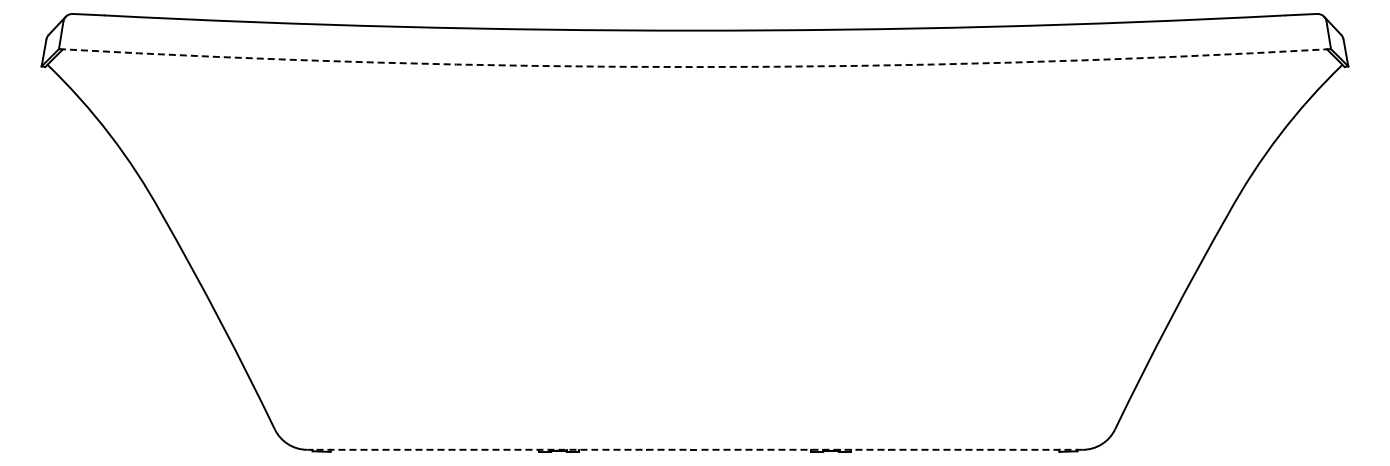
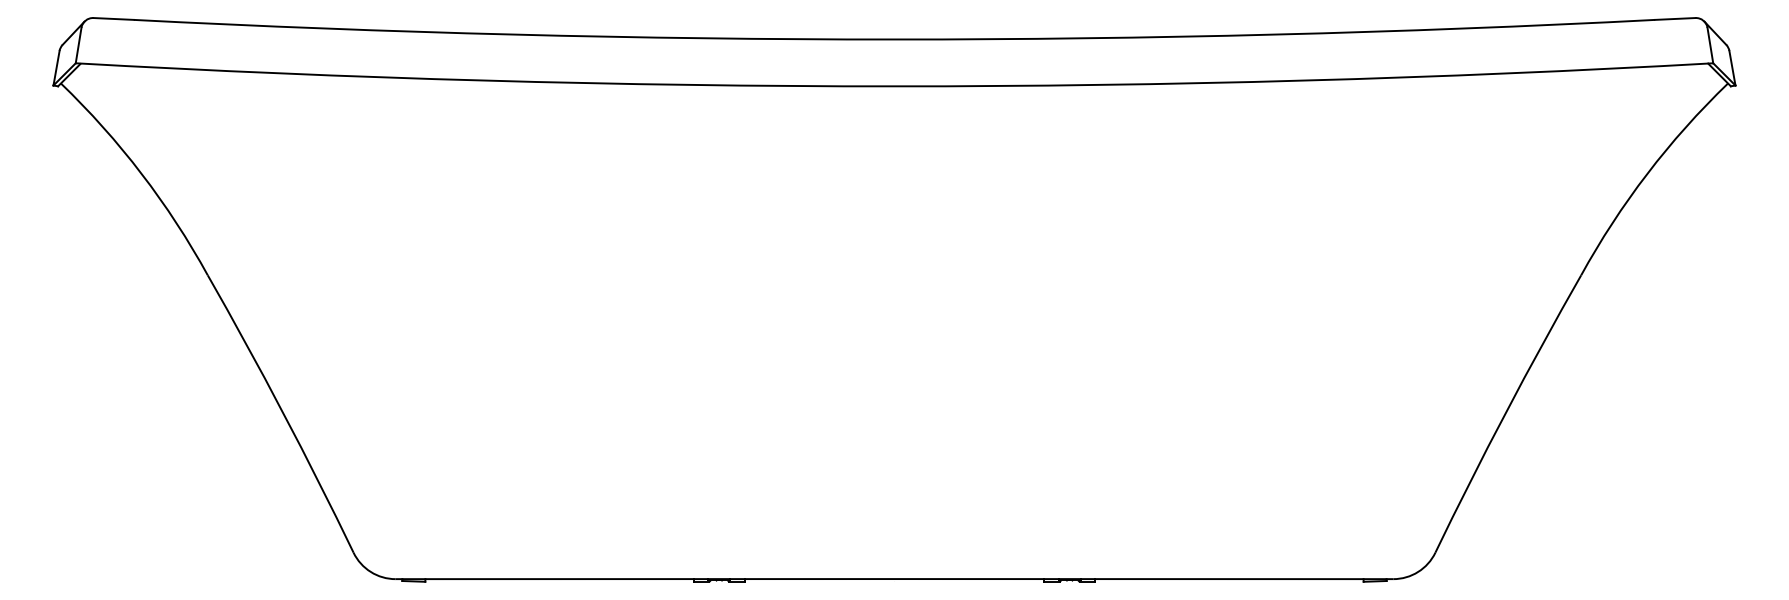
arc: (694, 67) -> (893, 86), dashed -> solid
arc: (695, 449) -> (895, 578), dashed -> solid

